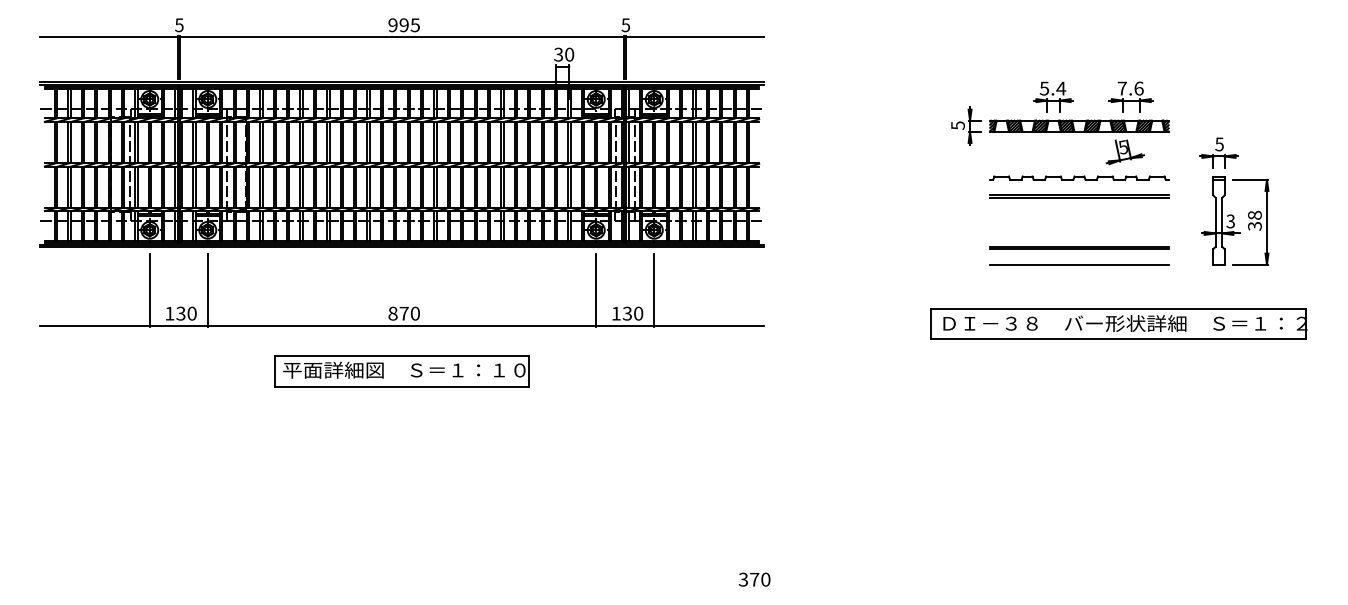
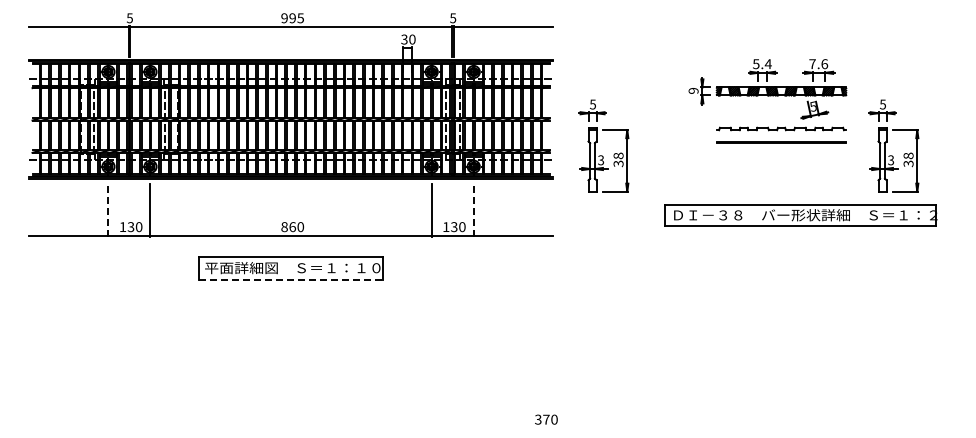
text: (957, 125) -> (693, 90), 5 -> 9
part: (825, 196) -> (597, 142), added
line: (1079, 247) -> (781, 179), removed
line: (1079, 264) -> (781, 191), removed
line: (149, 290) -> (108, 210), solid -> dashed
line: (653, 290) -> (473, 210), solid -> dashed
text: (403, 314) -> (292, 227), 870 -> 860
part: (1118, 323) -> (800, 215), moved
line: (402, 387) -> (291, 280), solid -> dashed

